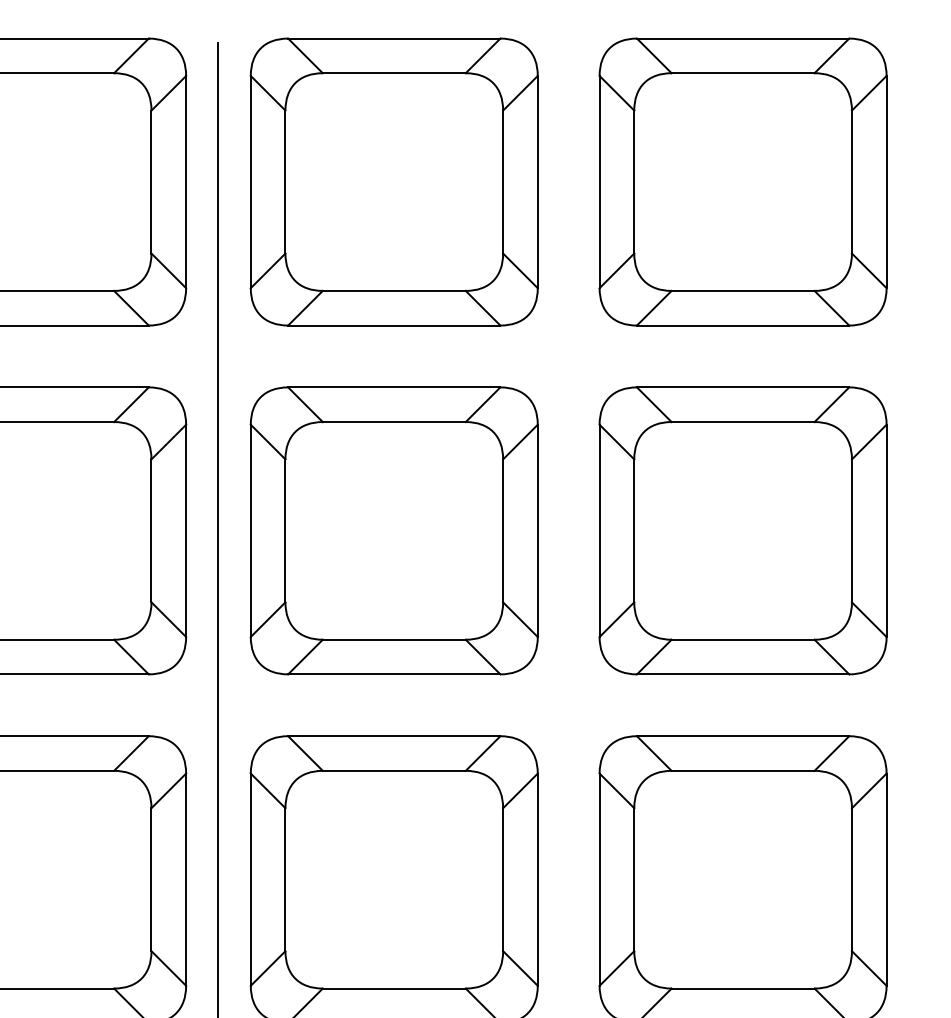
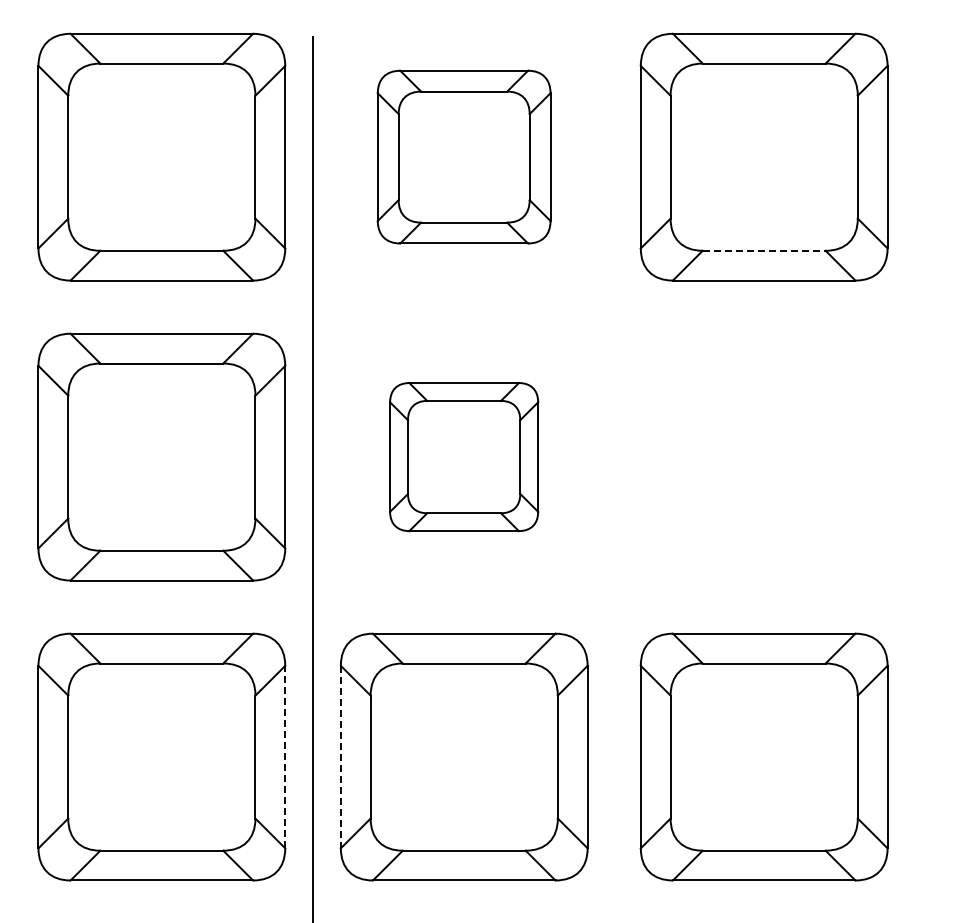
part: (393, 181) -> (463, 156), size x0.7
line: (743, 290) -> (764, 250), solid -> dashed
part: (393, 530) -> (463, 456), size x0.6
part: (742, 530) -> (763, 456), removed
line: (186, 879) -> (285, 756), solid -> dashed
line: (250, 880) -> (340, 757), solid -> dashed

